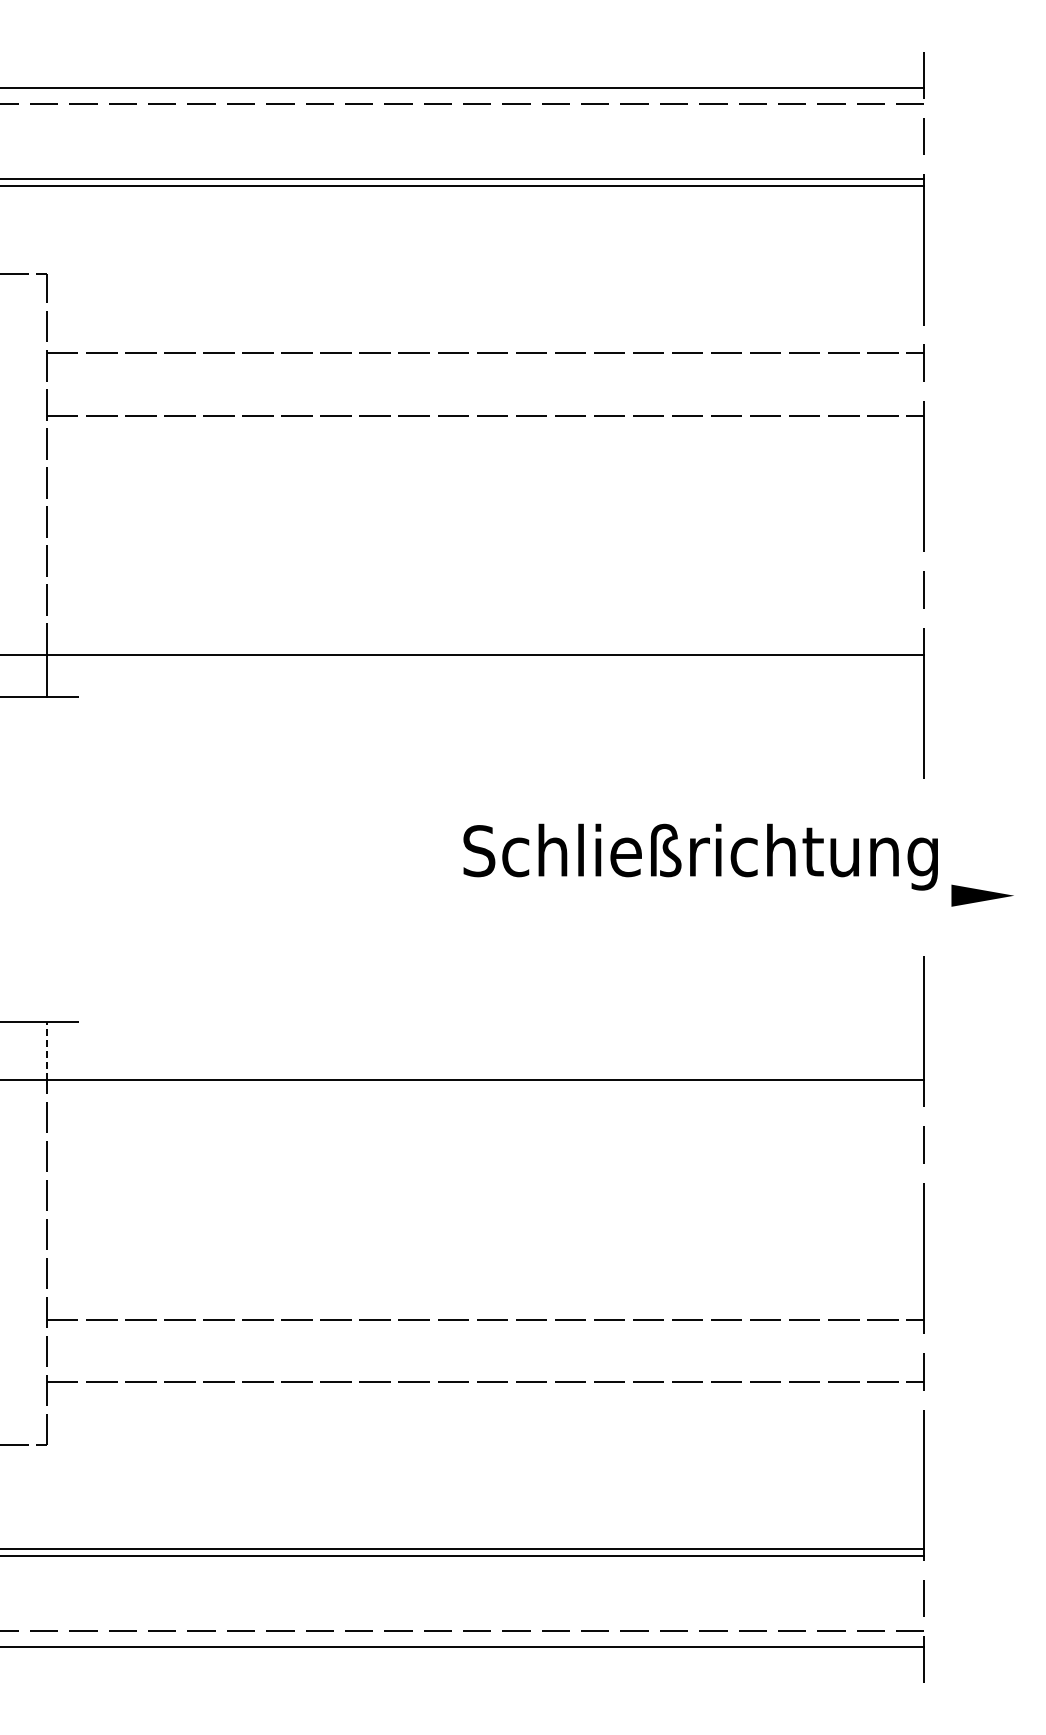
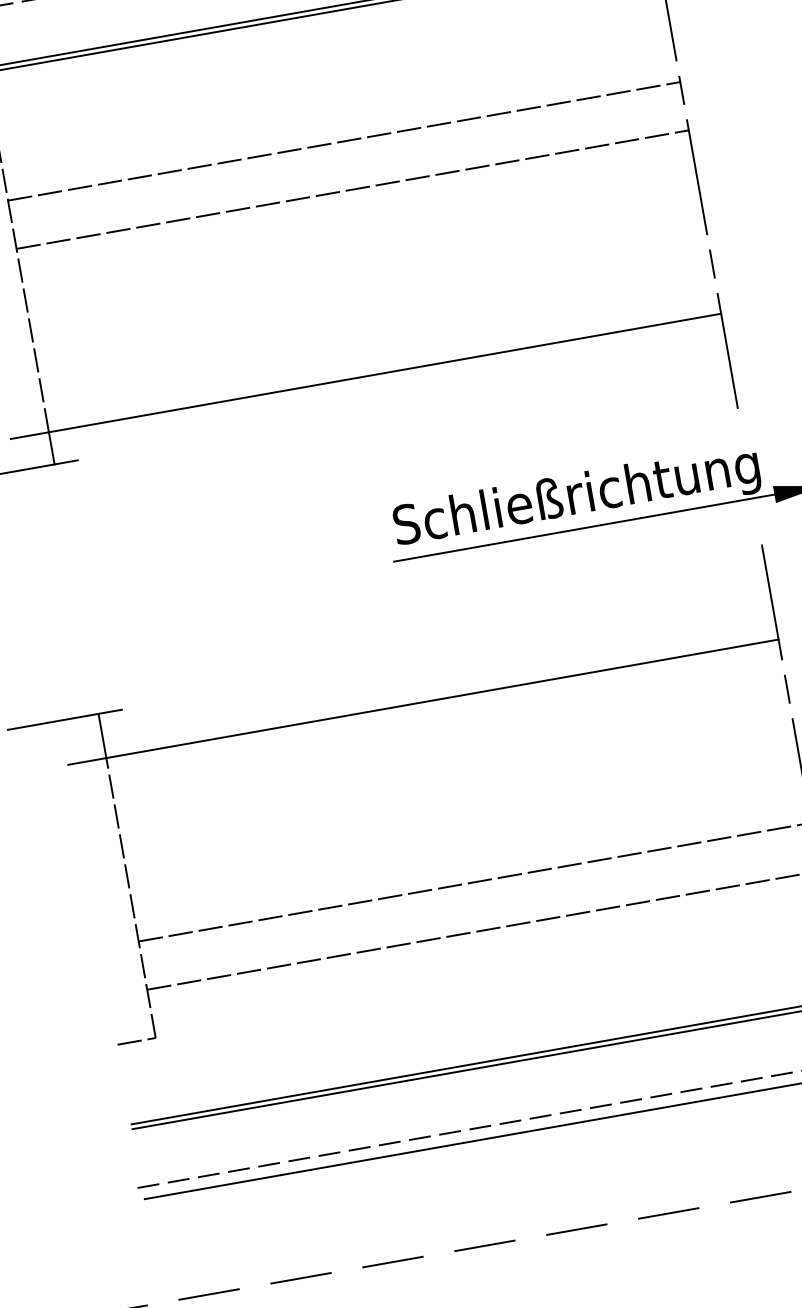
line: (703, 895) -> (584, 527), added
line: (46, 1051) -> (102, 736), dashed -> solid

